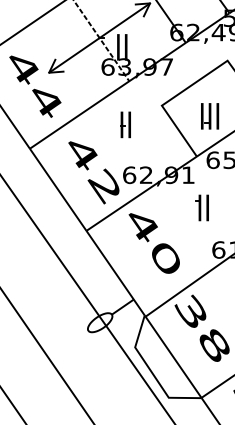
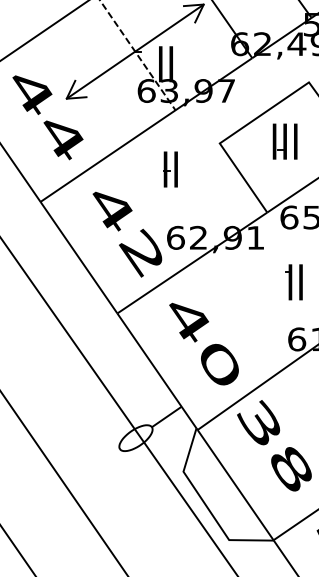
part: (210, 116) -> (285, 141), moved
part: (201, 207) -> (292, 281), moved
text: (153, 243) -> (202, 344), moved

